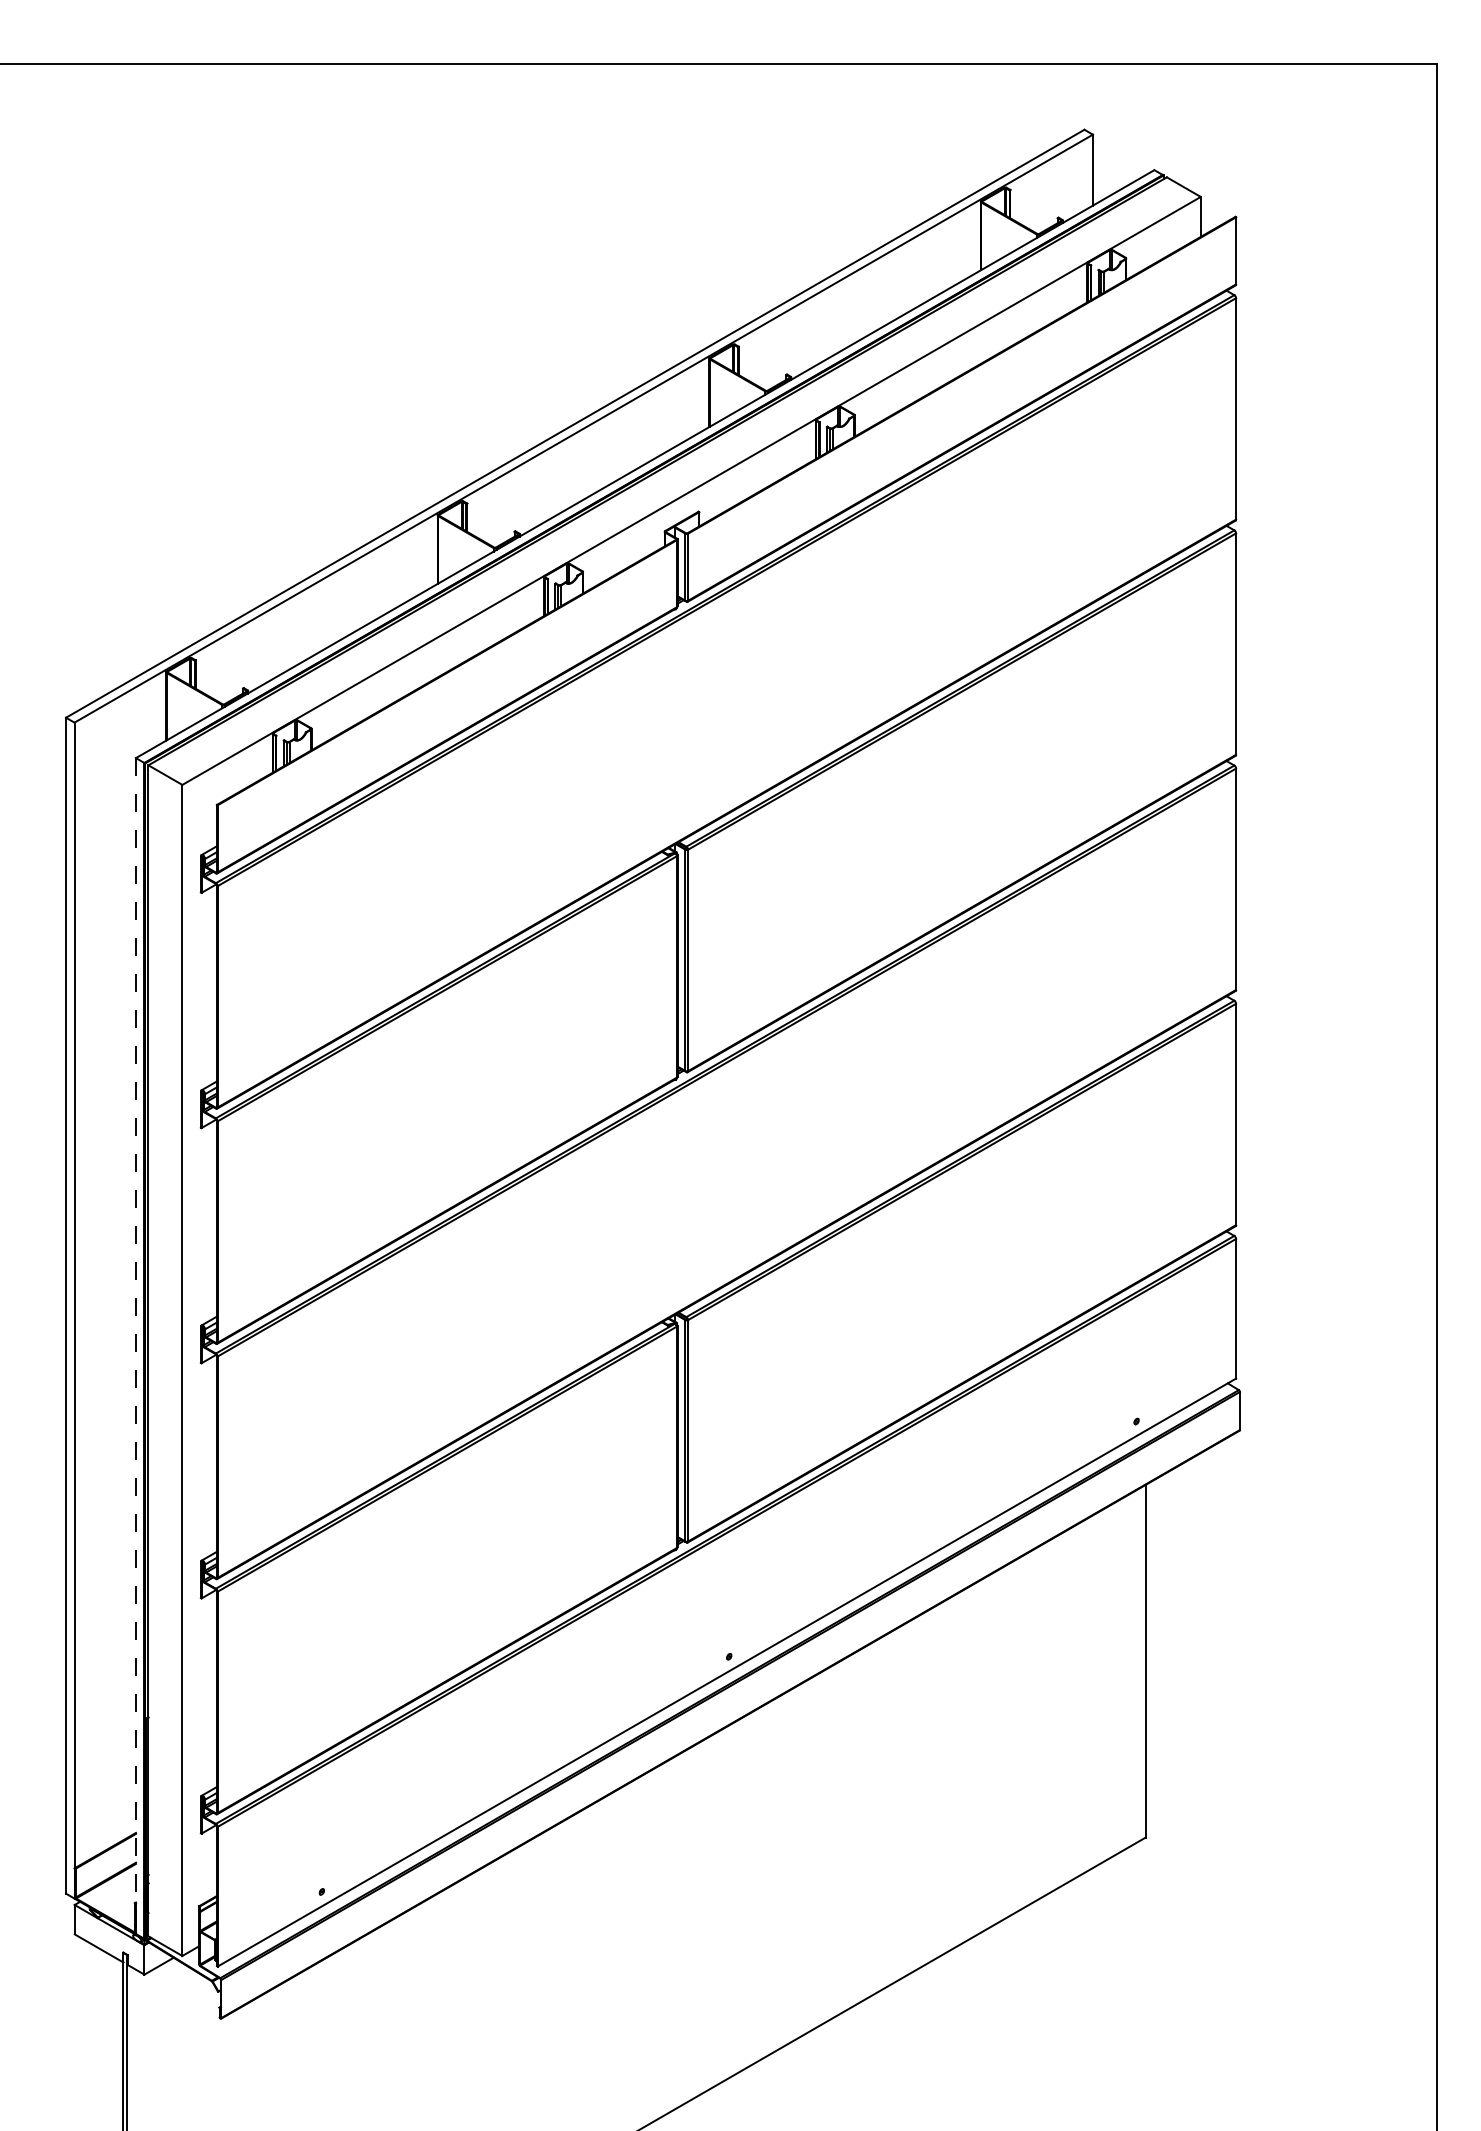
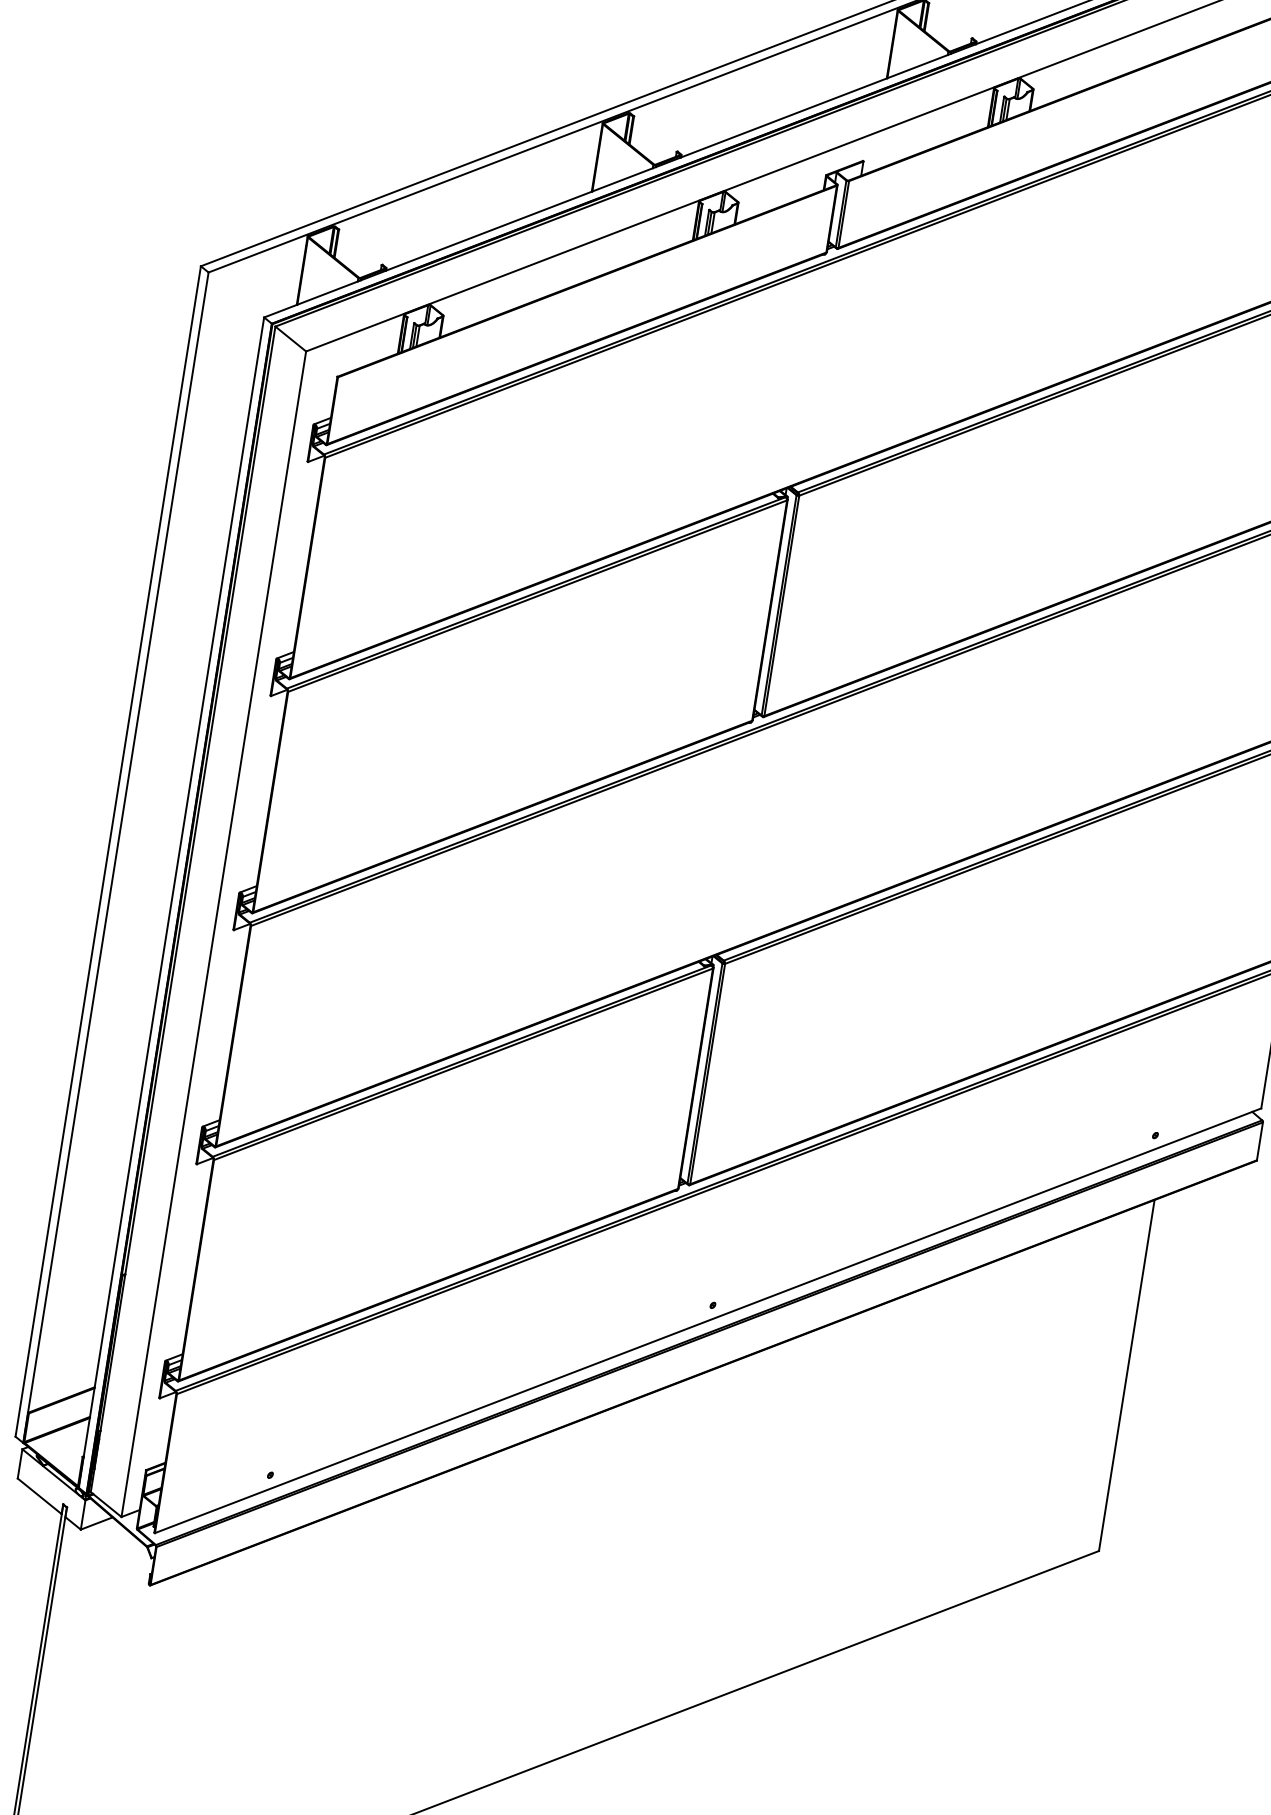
line: (135, 1346) -> (170, 903), dashed -> solid

